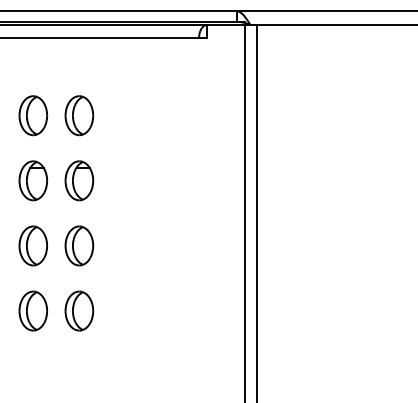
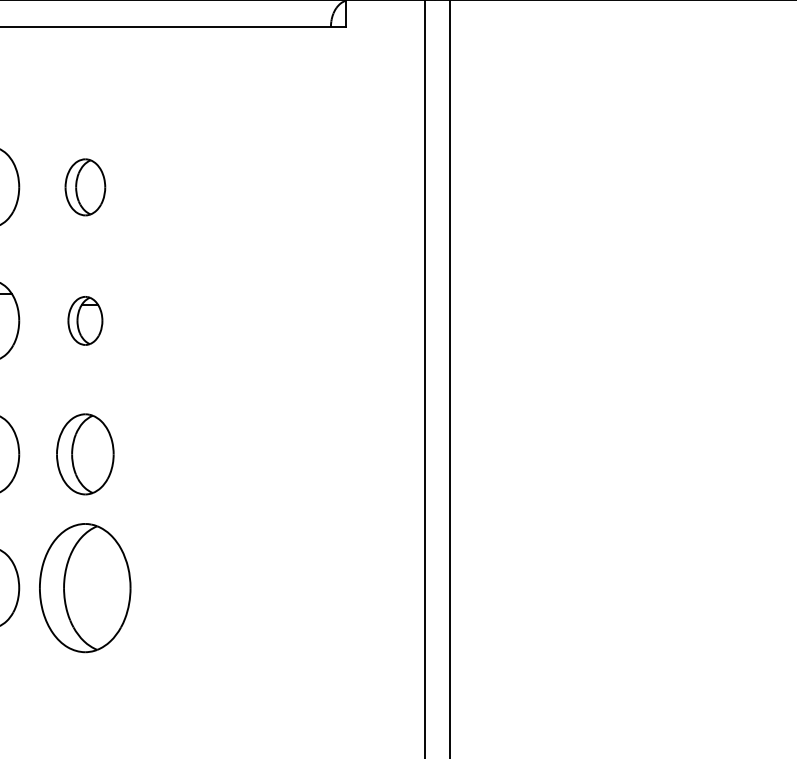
part: (79, 115) -> (85, 186), size x0.7
part: (79, 180) -> (85, 320), size x0.6
part: (79, 310) -> (85, 586), size x1.6

